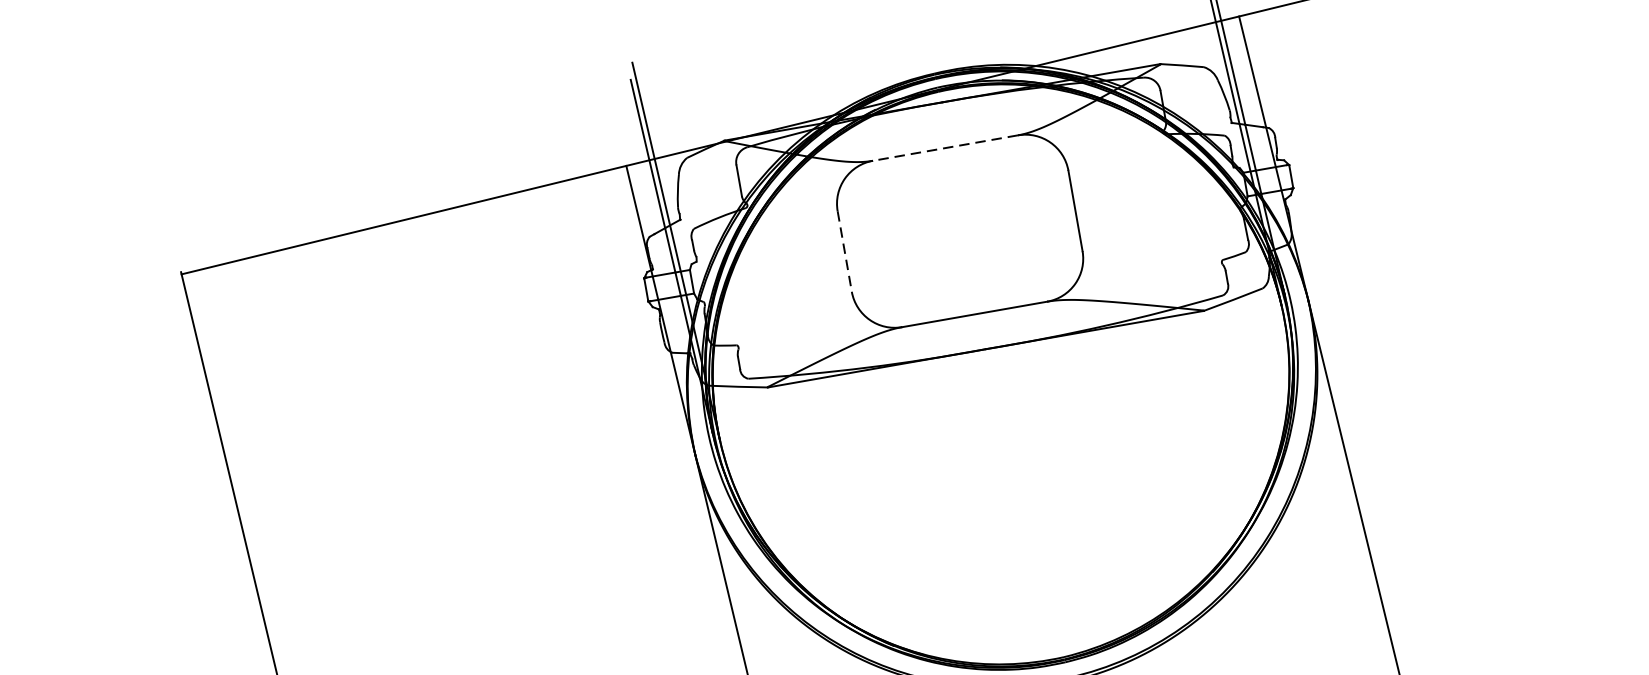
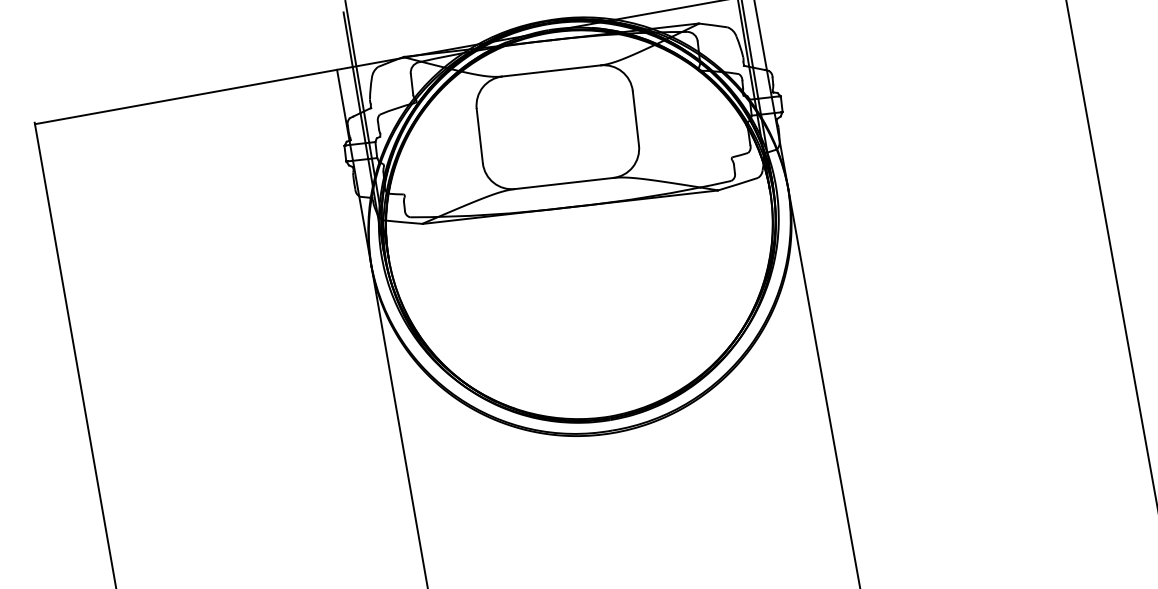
line: (944, 148) -> (550, 71), dashed -> solid
line: (844, 252) -> (479, 136), dashed -> solid

